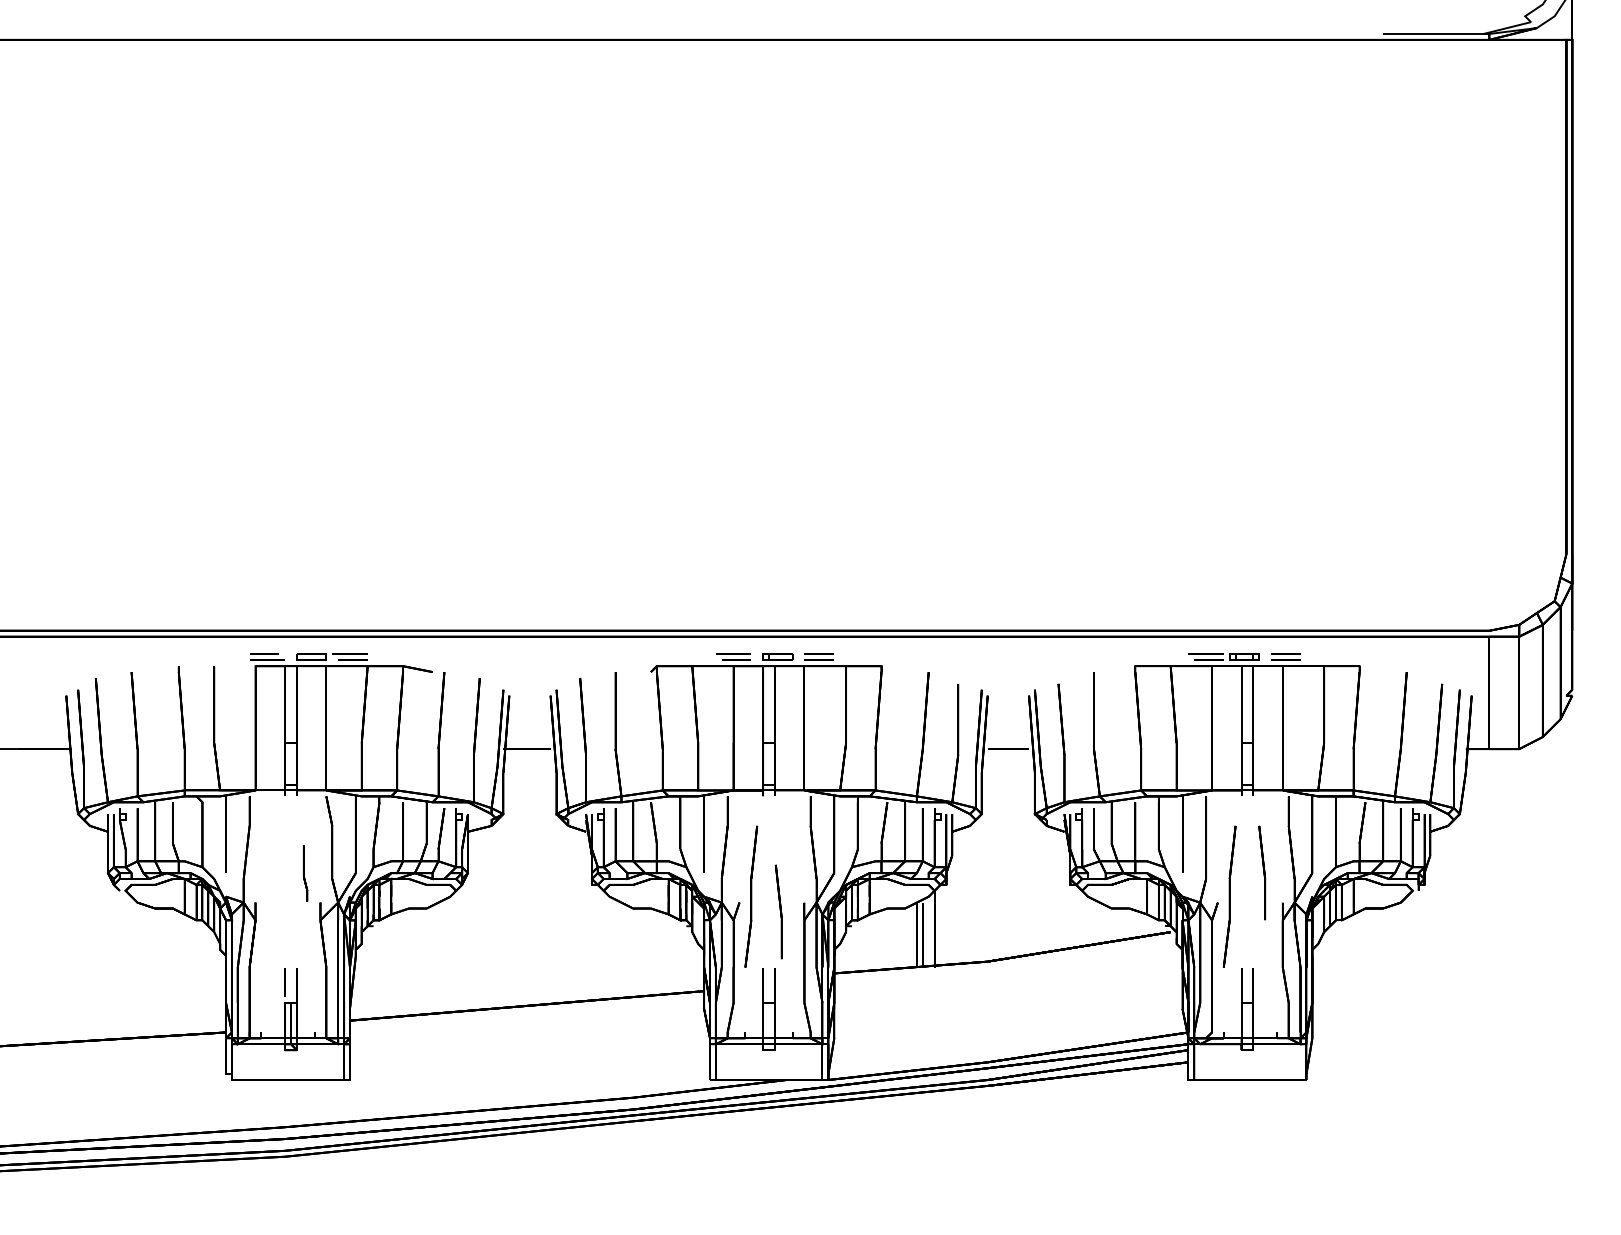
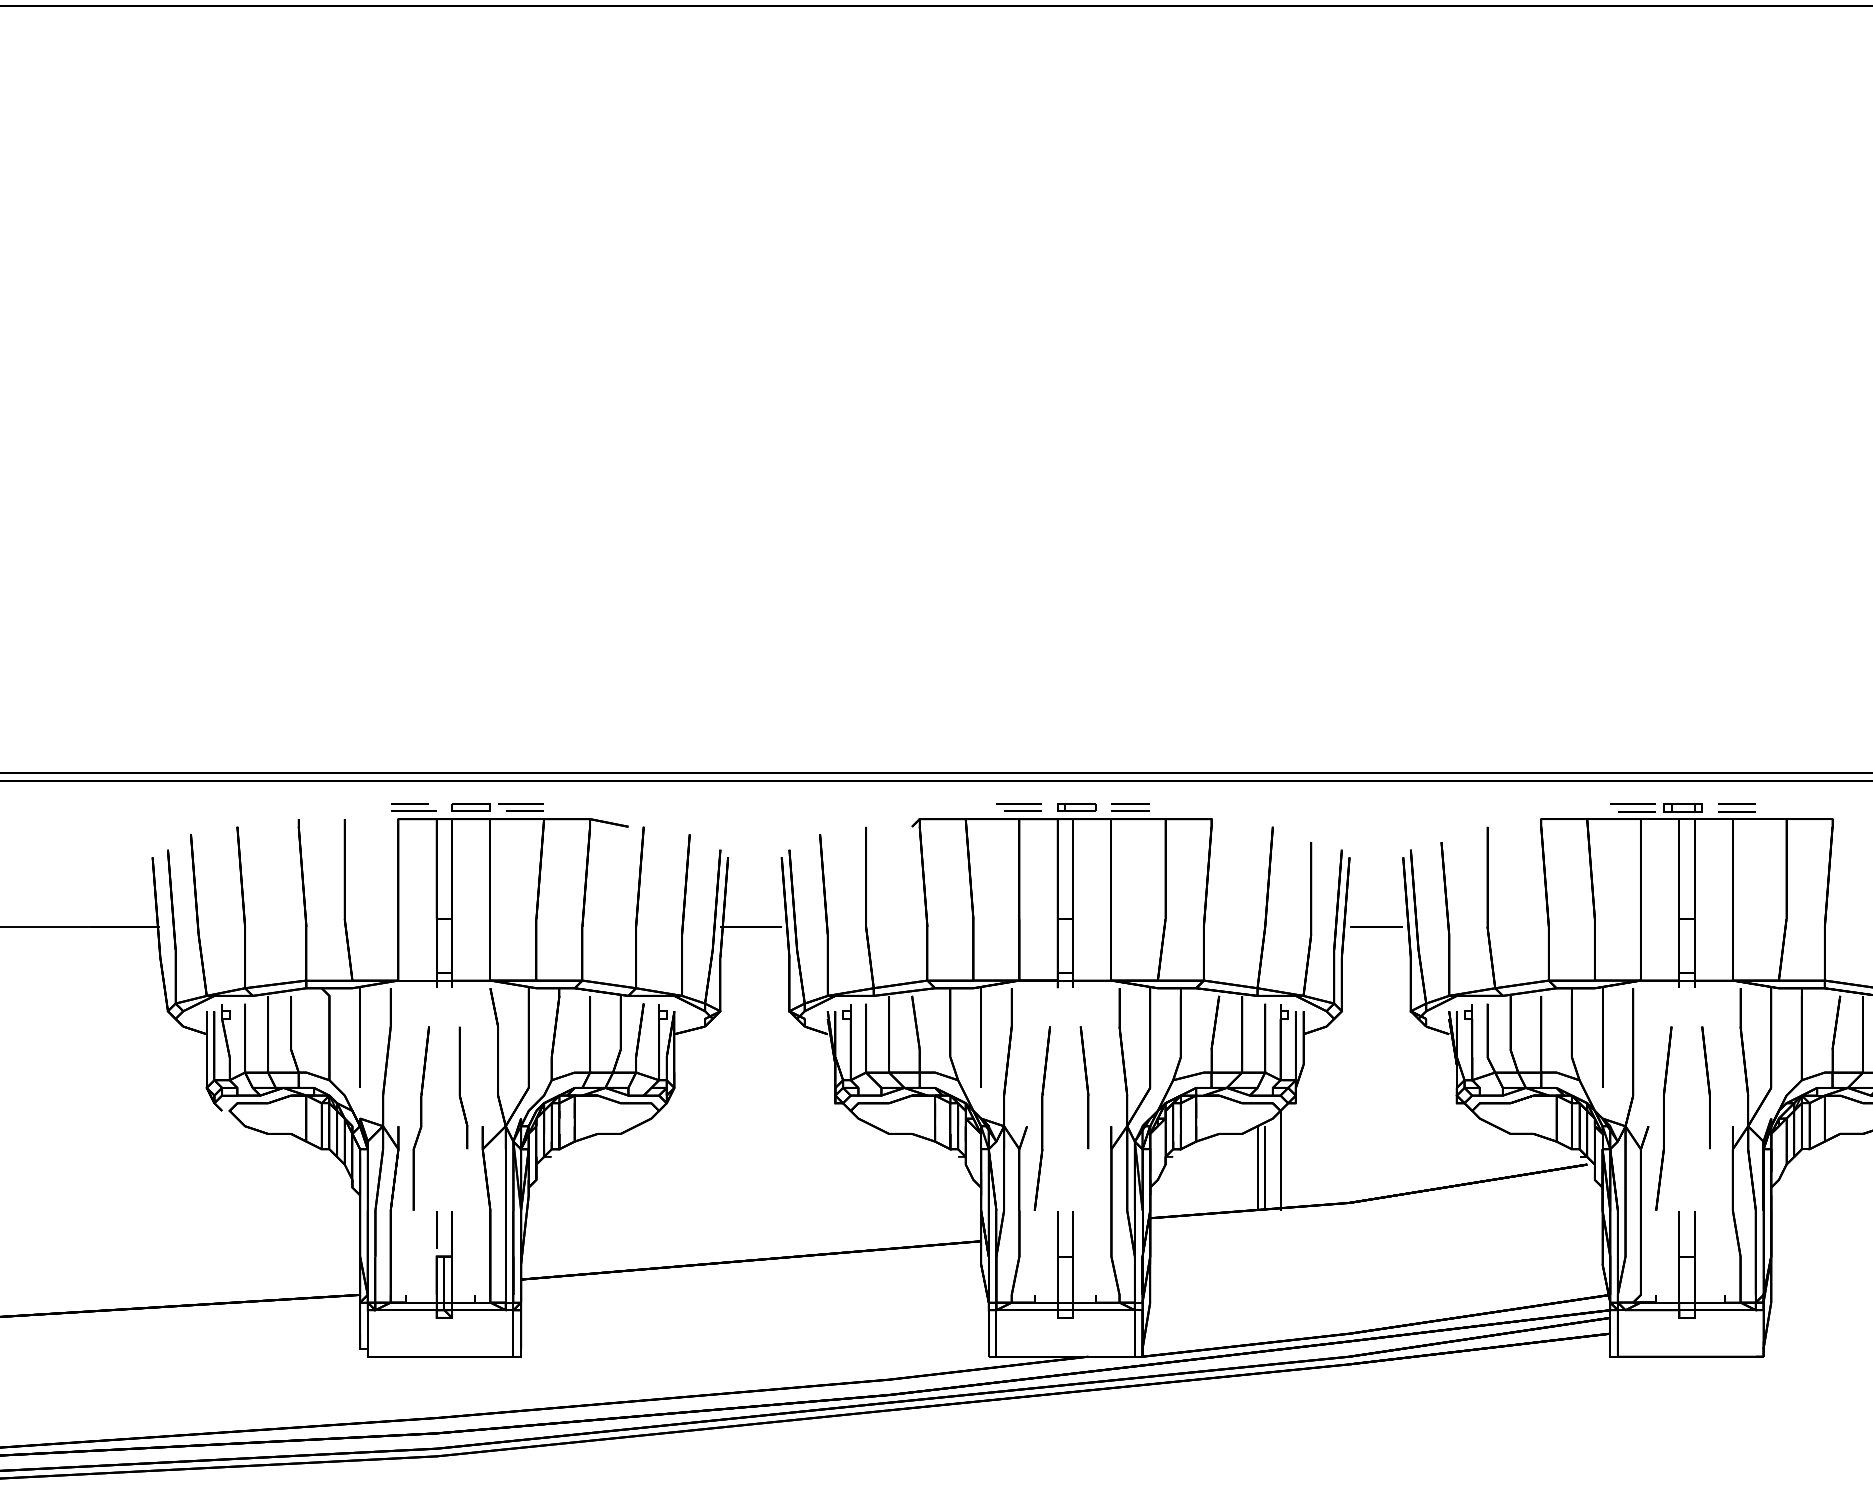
part: (305, 873) -> (463, 1088), size x1.67
part: (273, 896) -> (421, 1118), added
part: (778, 911) -> (1084, 1087), moved

